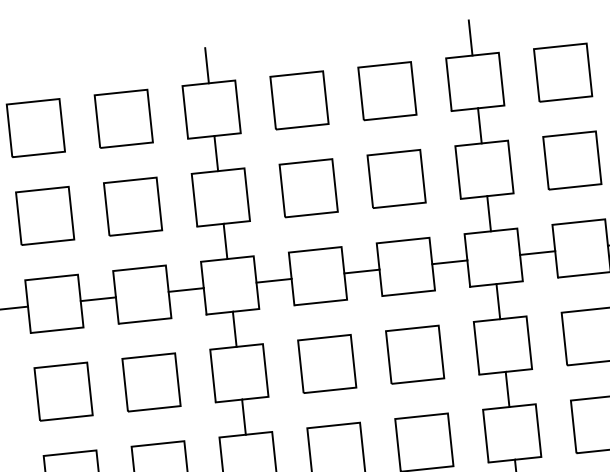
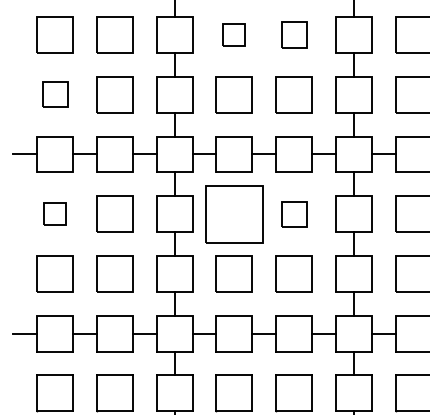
part: (386, 90) -> (293, 34), size x0.7
part: (298, 99) -> (233, 34), size x0.6
part: (44, 215) -> (54, 94), size x0.7
part: (414, 353) -> (293, 213), size x0.7
part: (325, 363) -> (233, 213), size x1.6
part: (62, 390) -> (54, 213), size x0.6

